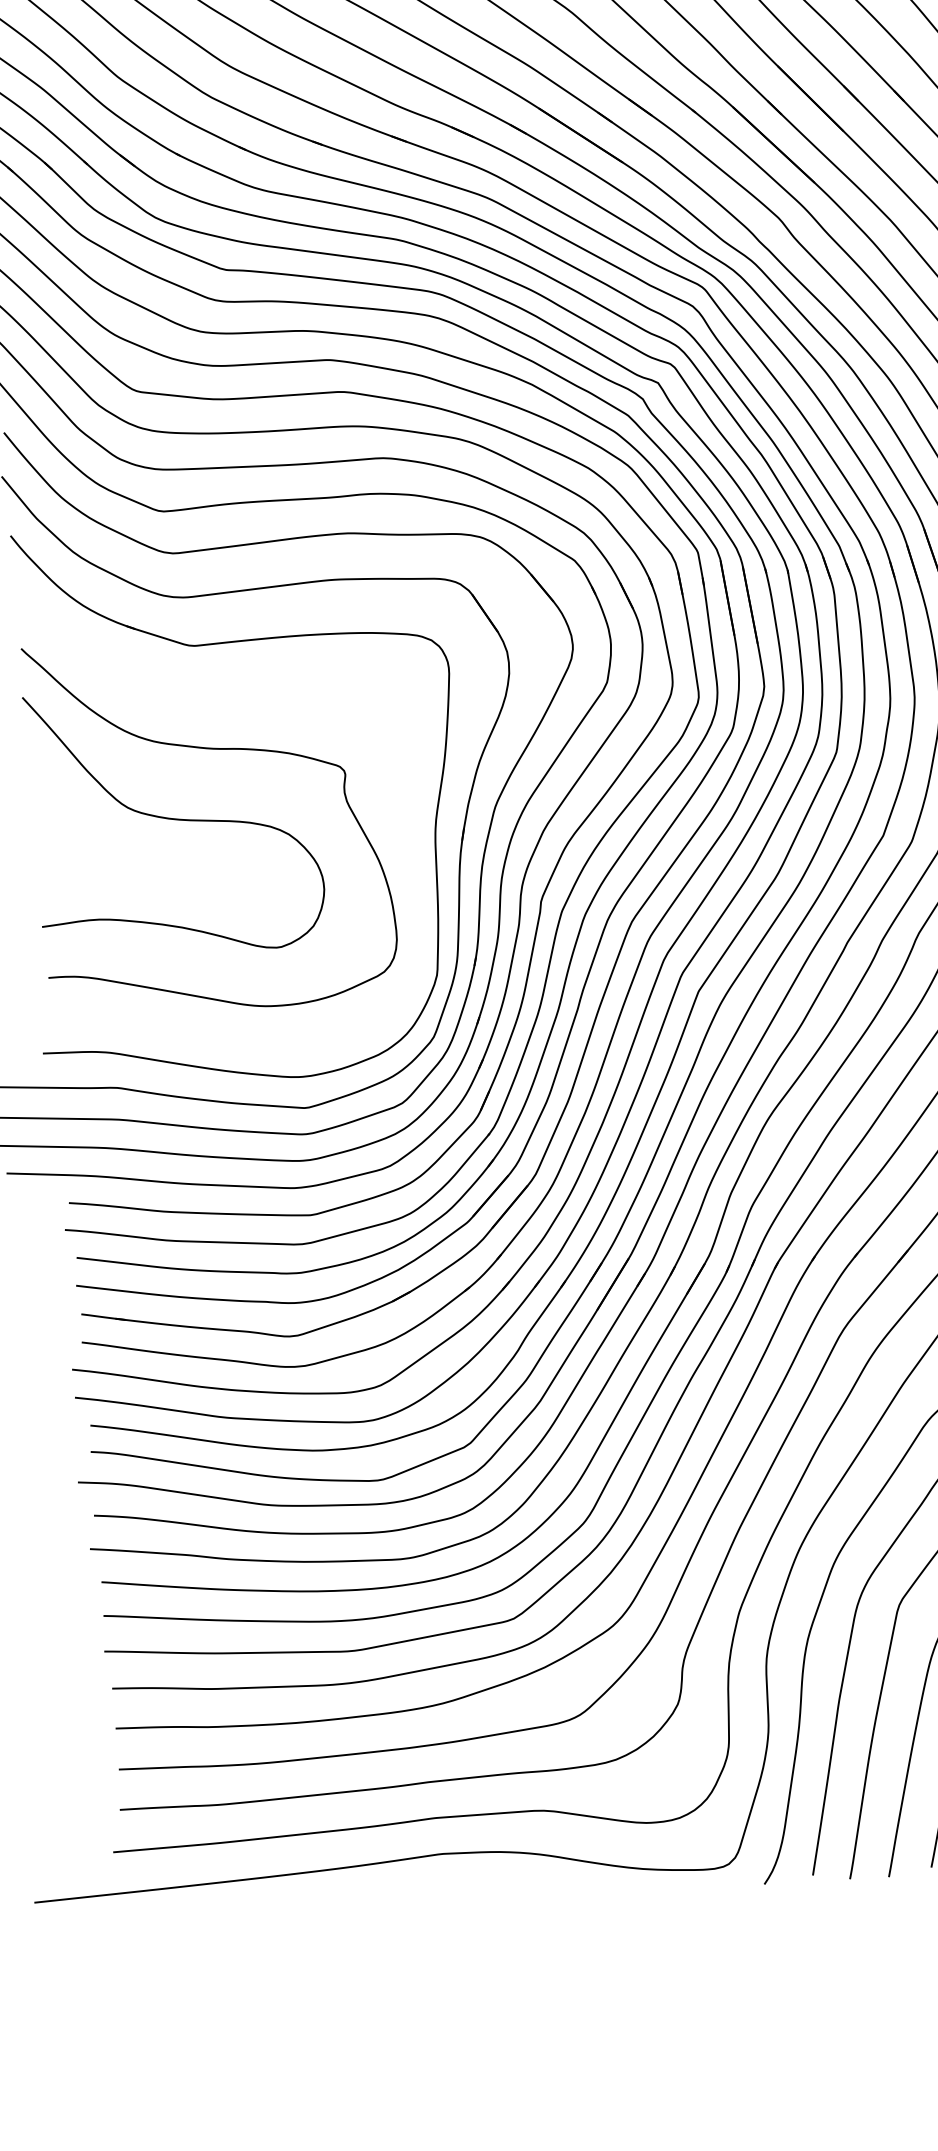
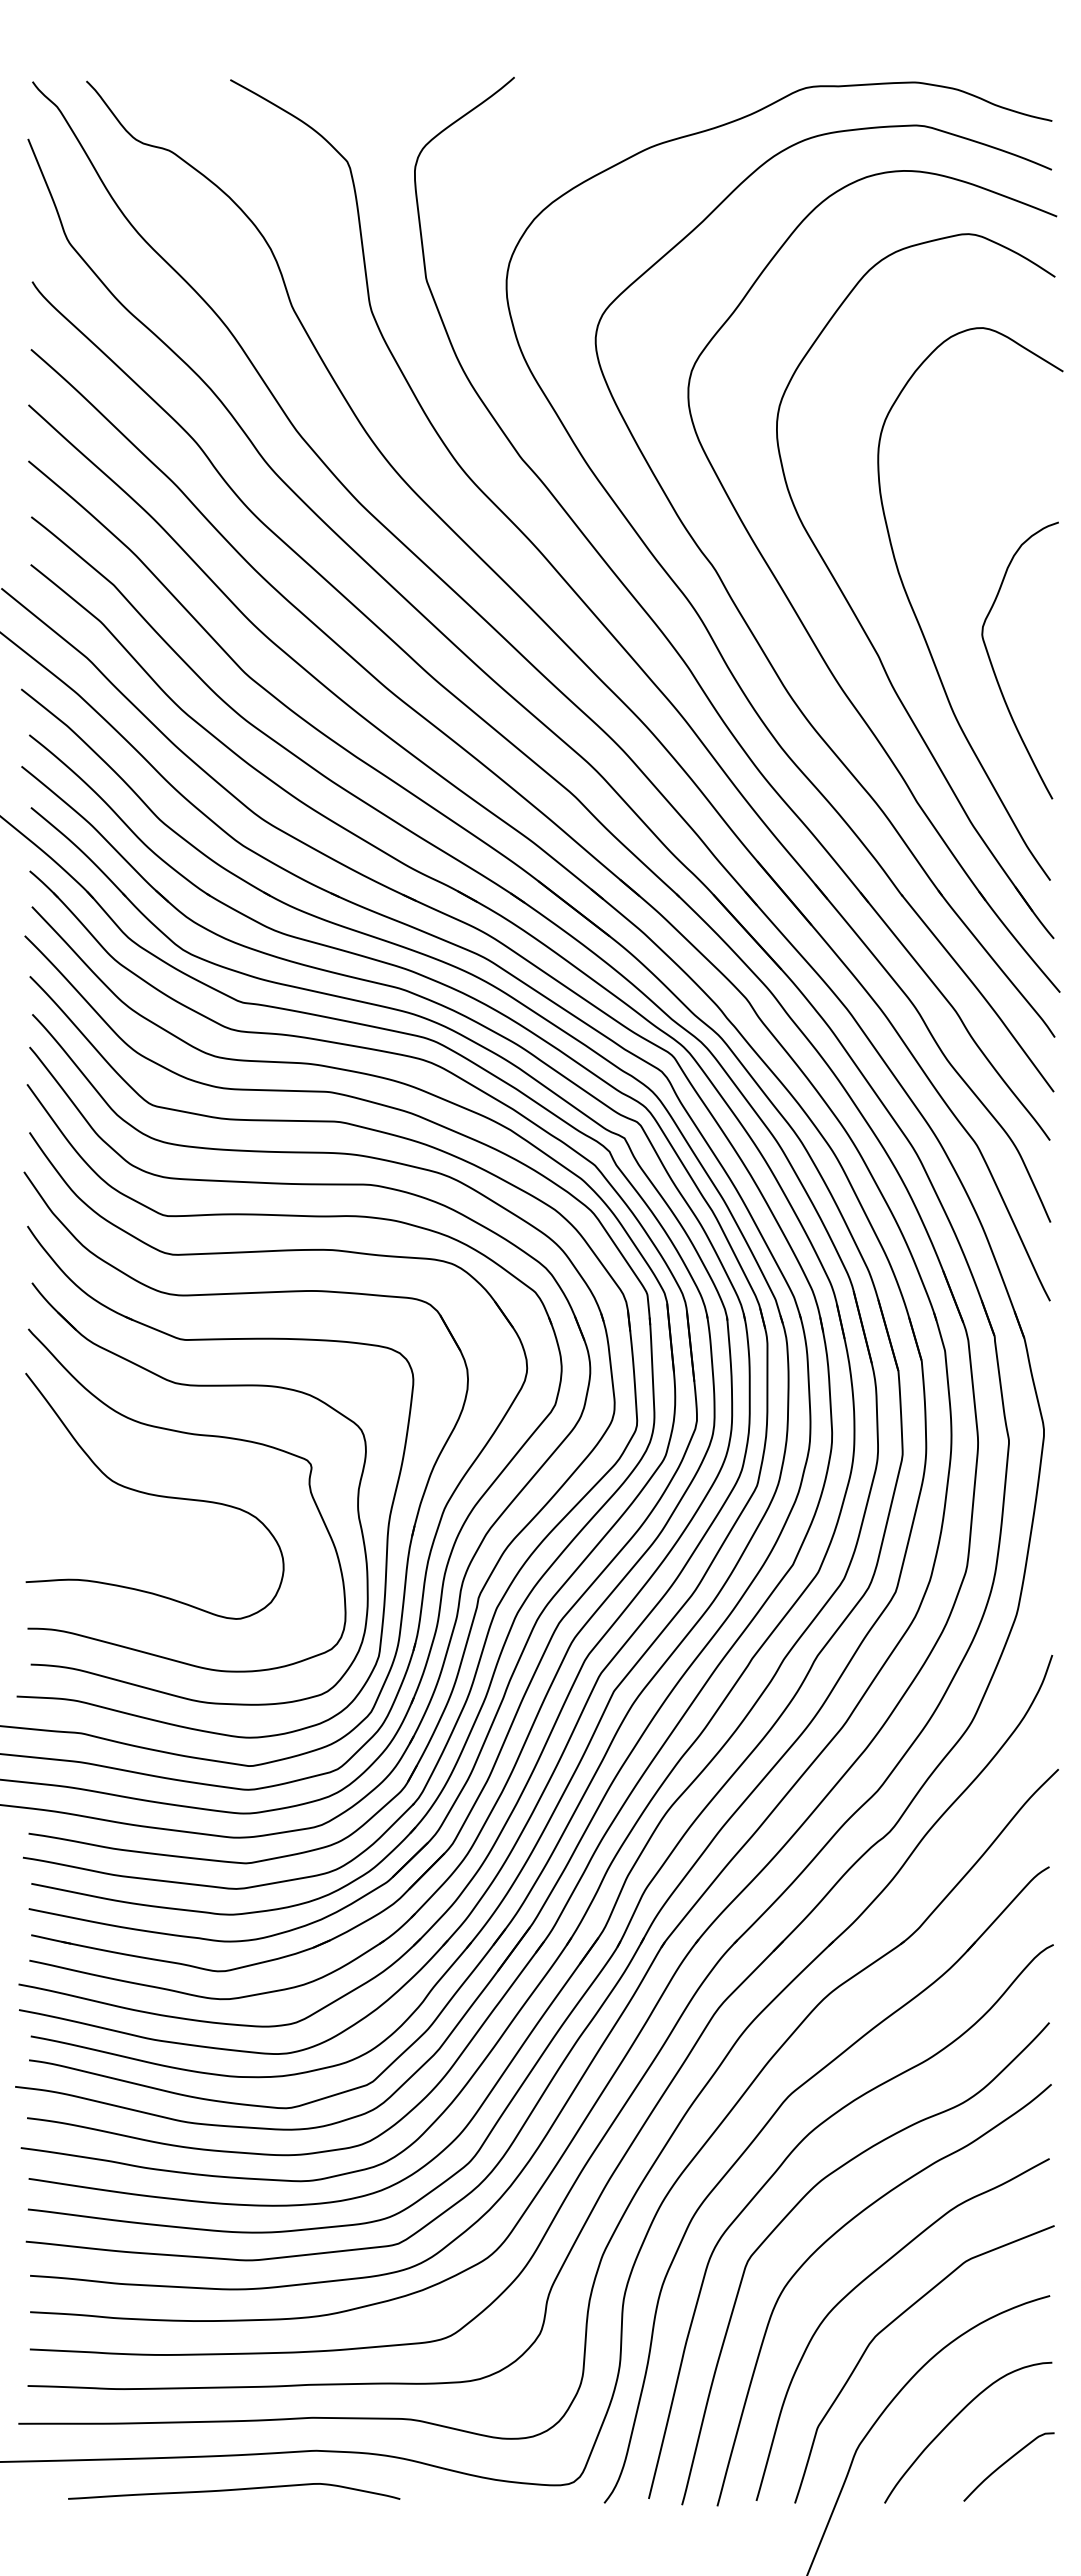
part: (214, 695) -> (199, 1386), added
curve: (356, 1905) -> (234, 2490), added

